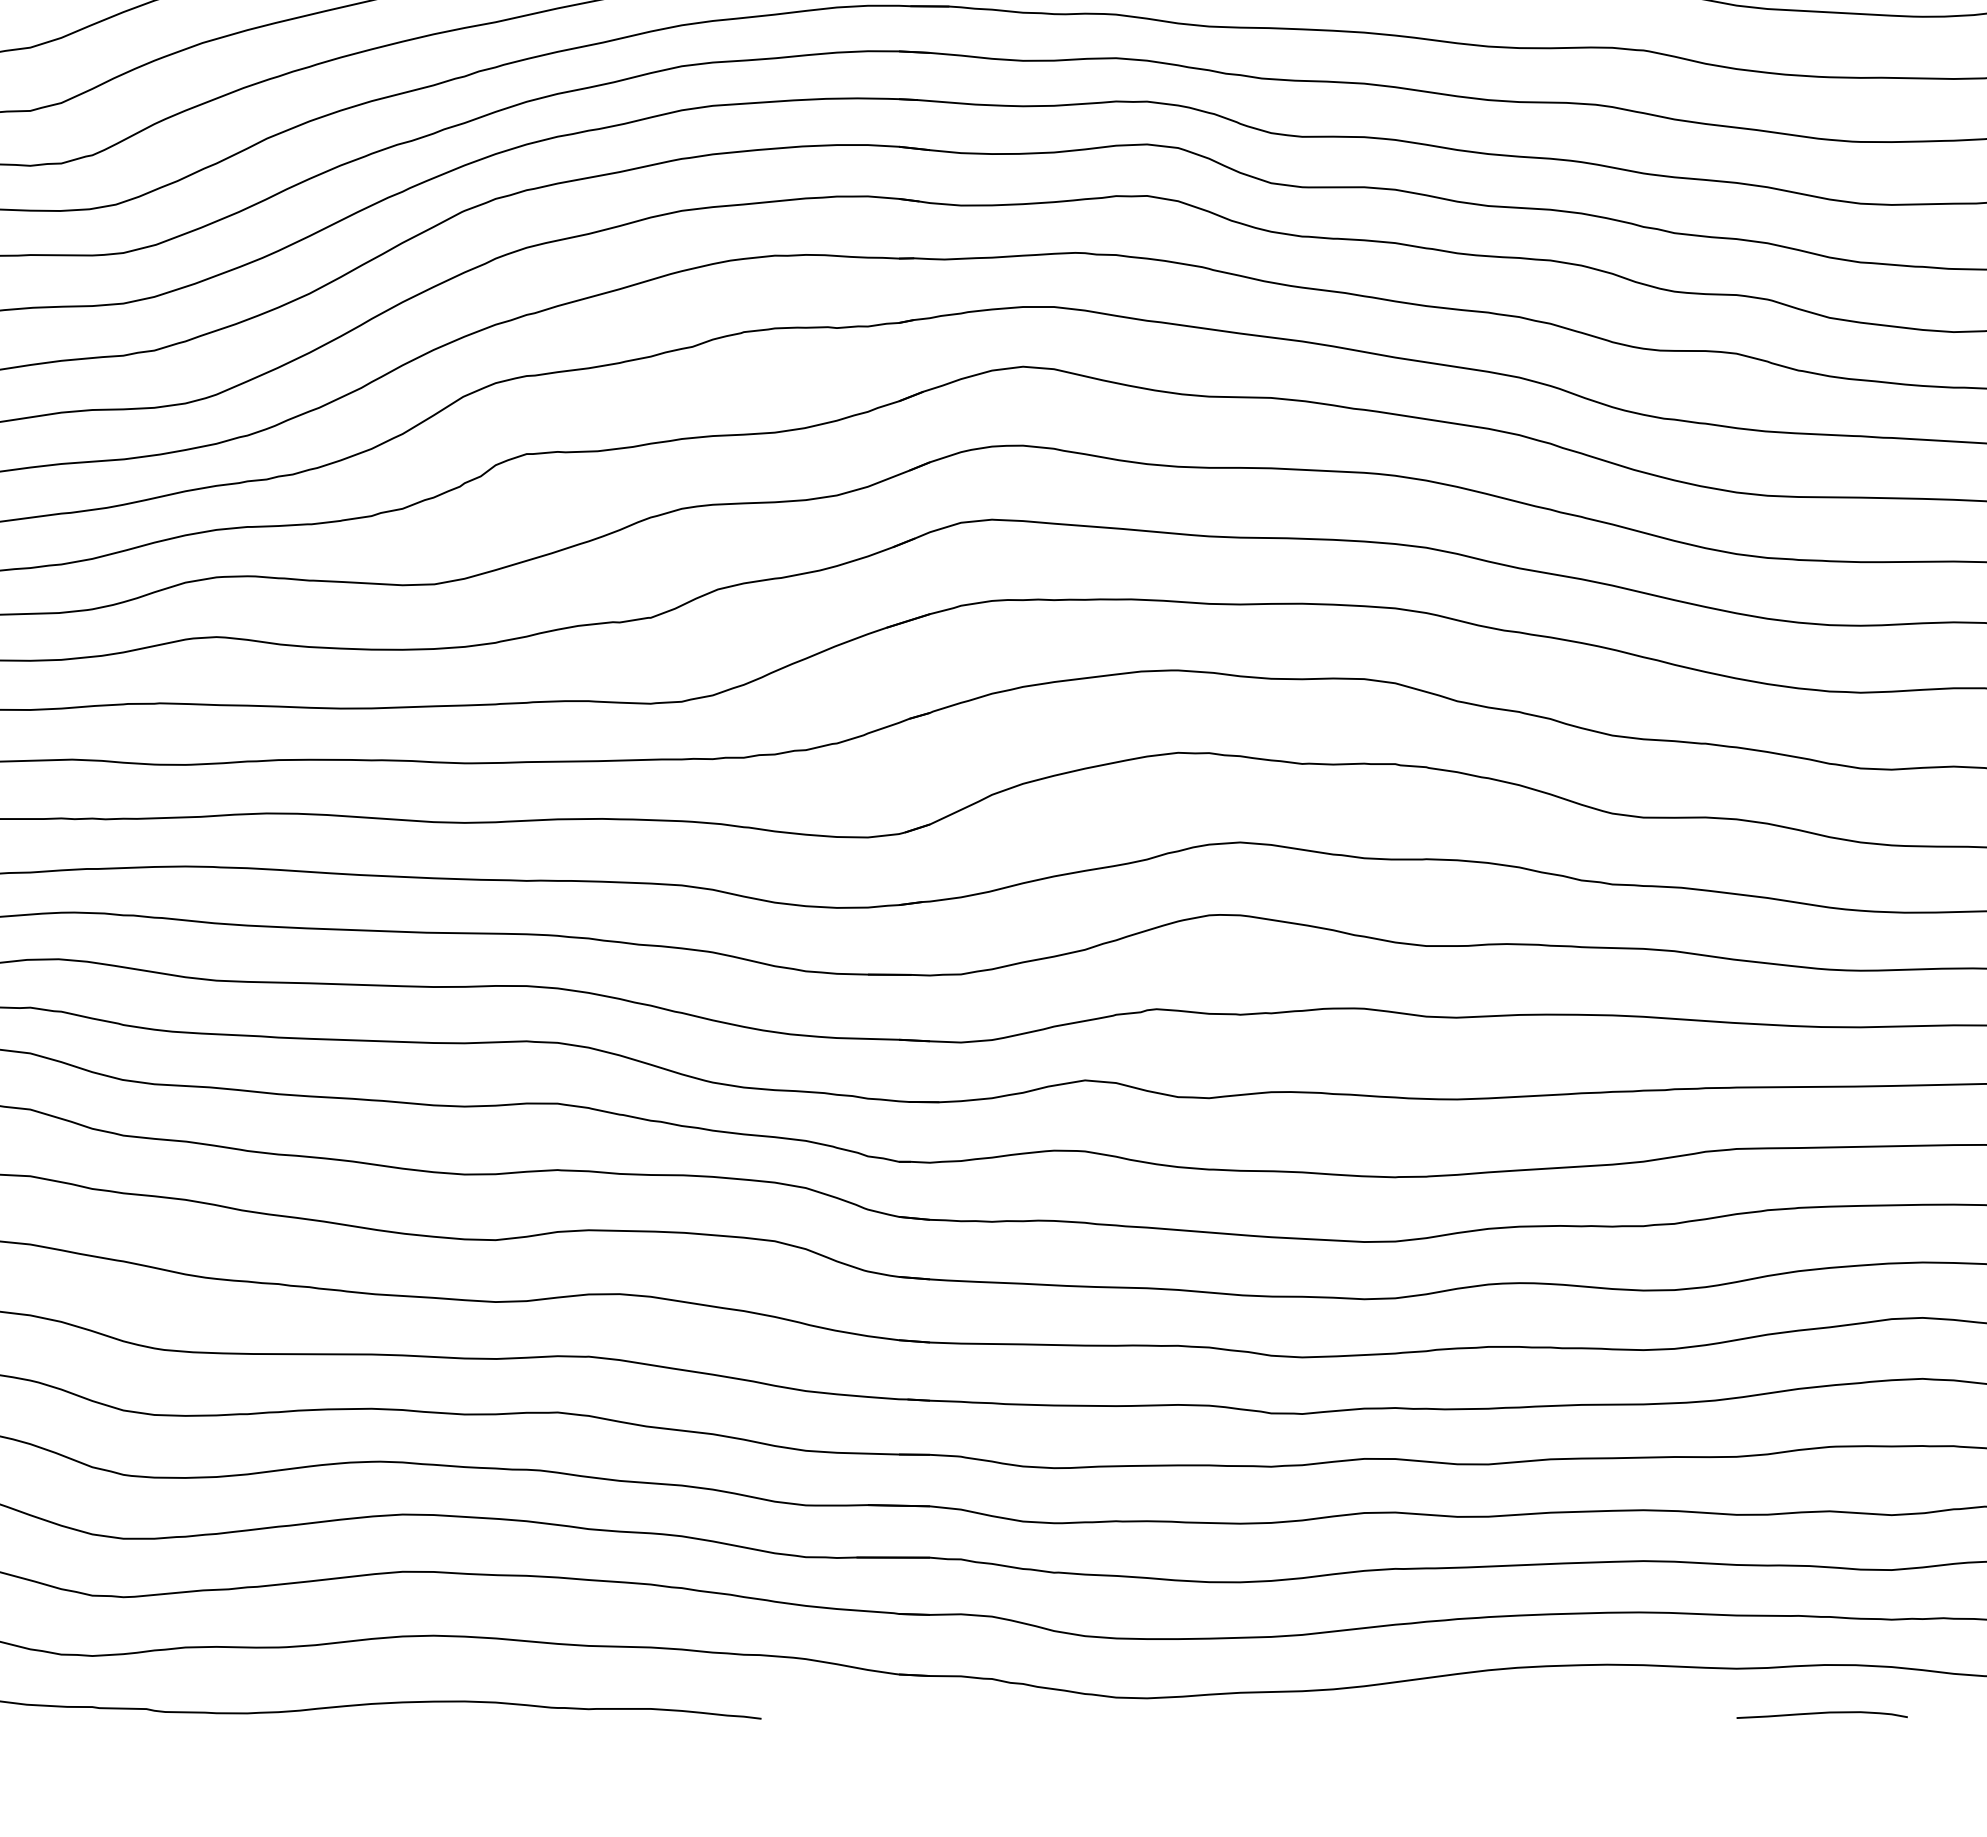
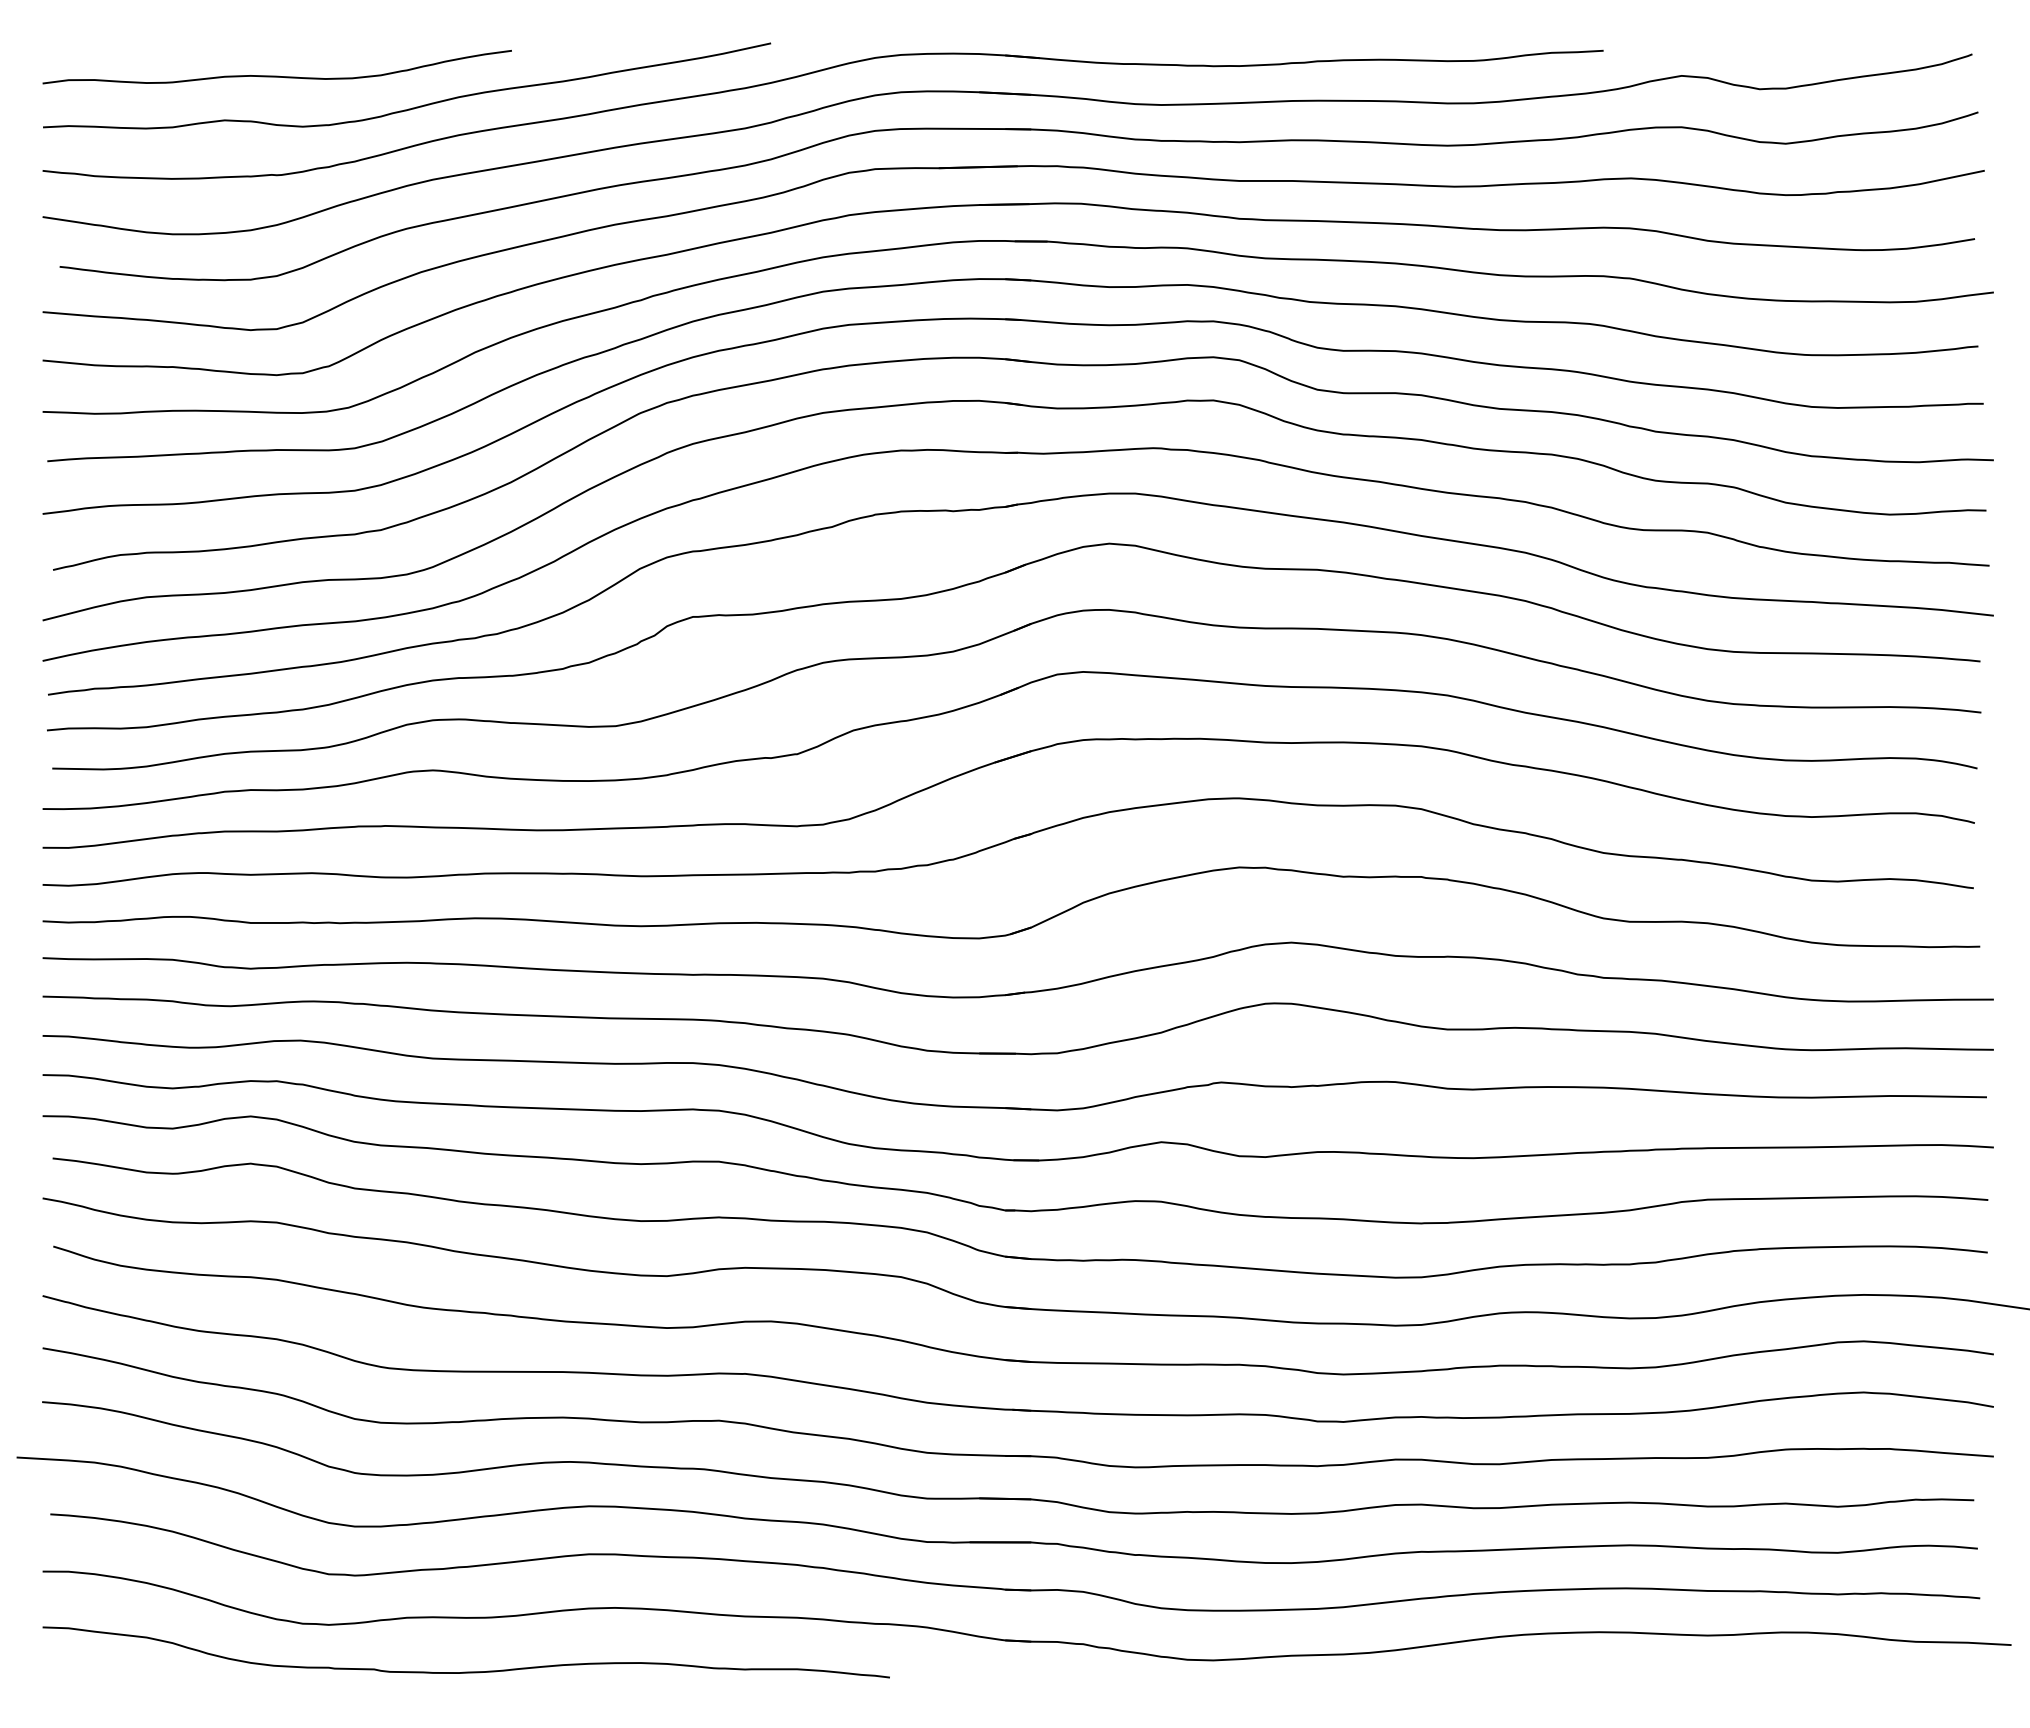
curve: (1822, 1713) -> (1779, 1673), removed

